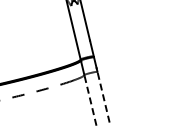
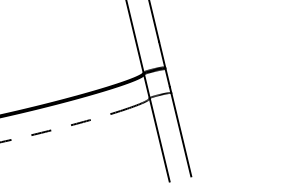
line: (103, 96) -> (181, 133), dashed -> solid
line: (90, 99) -> (159, 138), dashed -> solid

